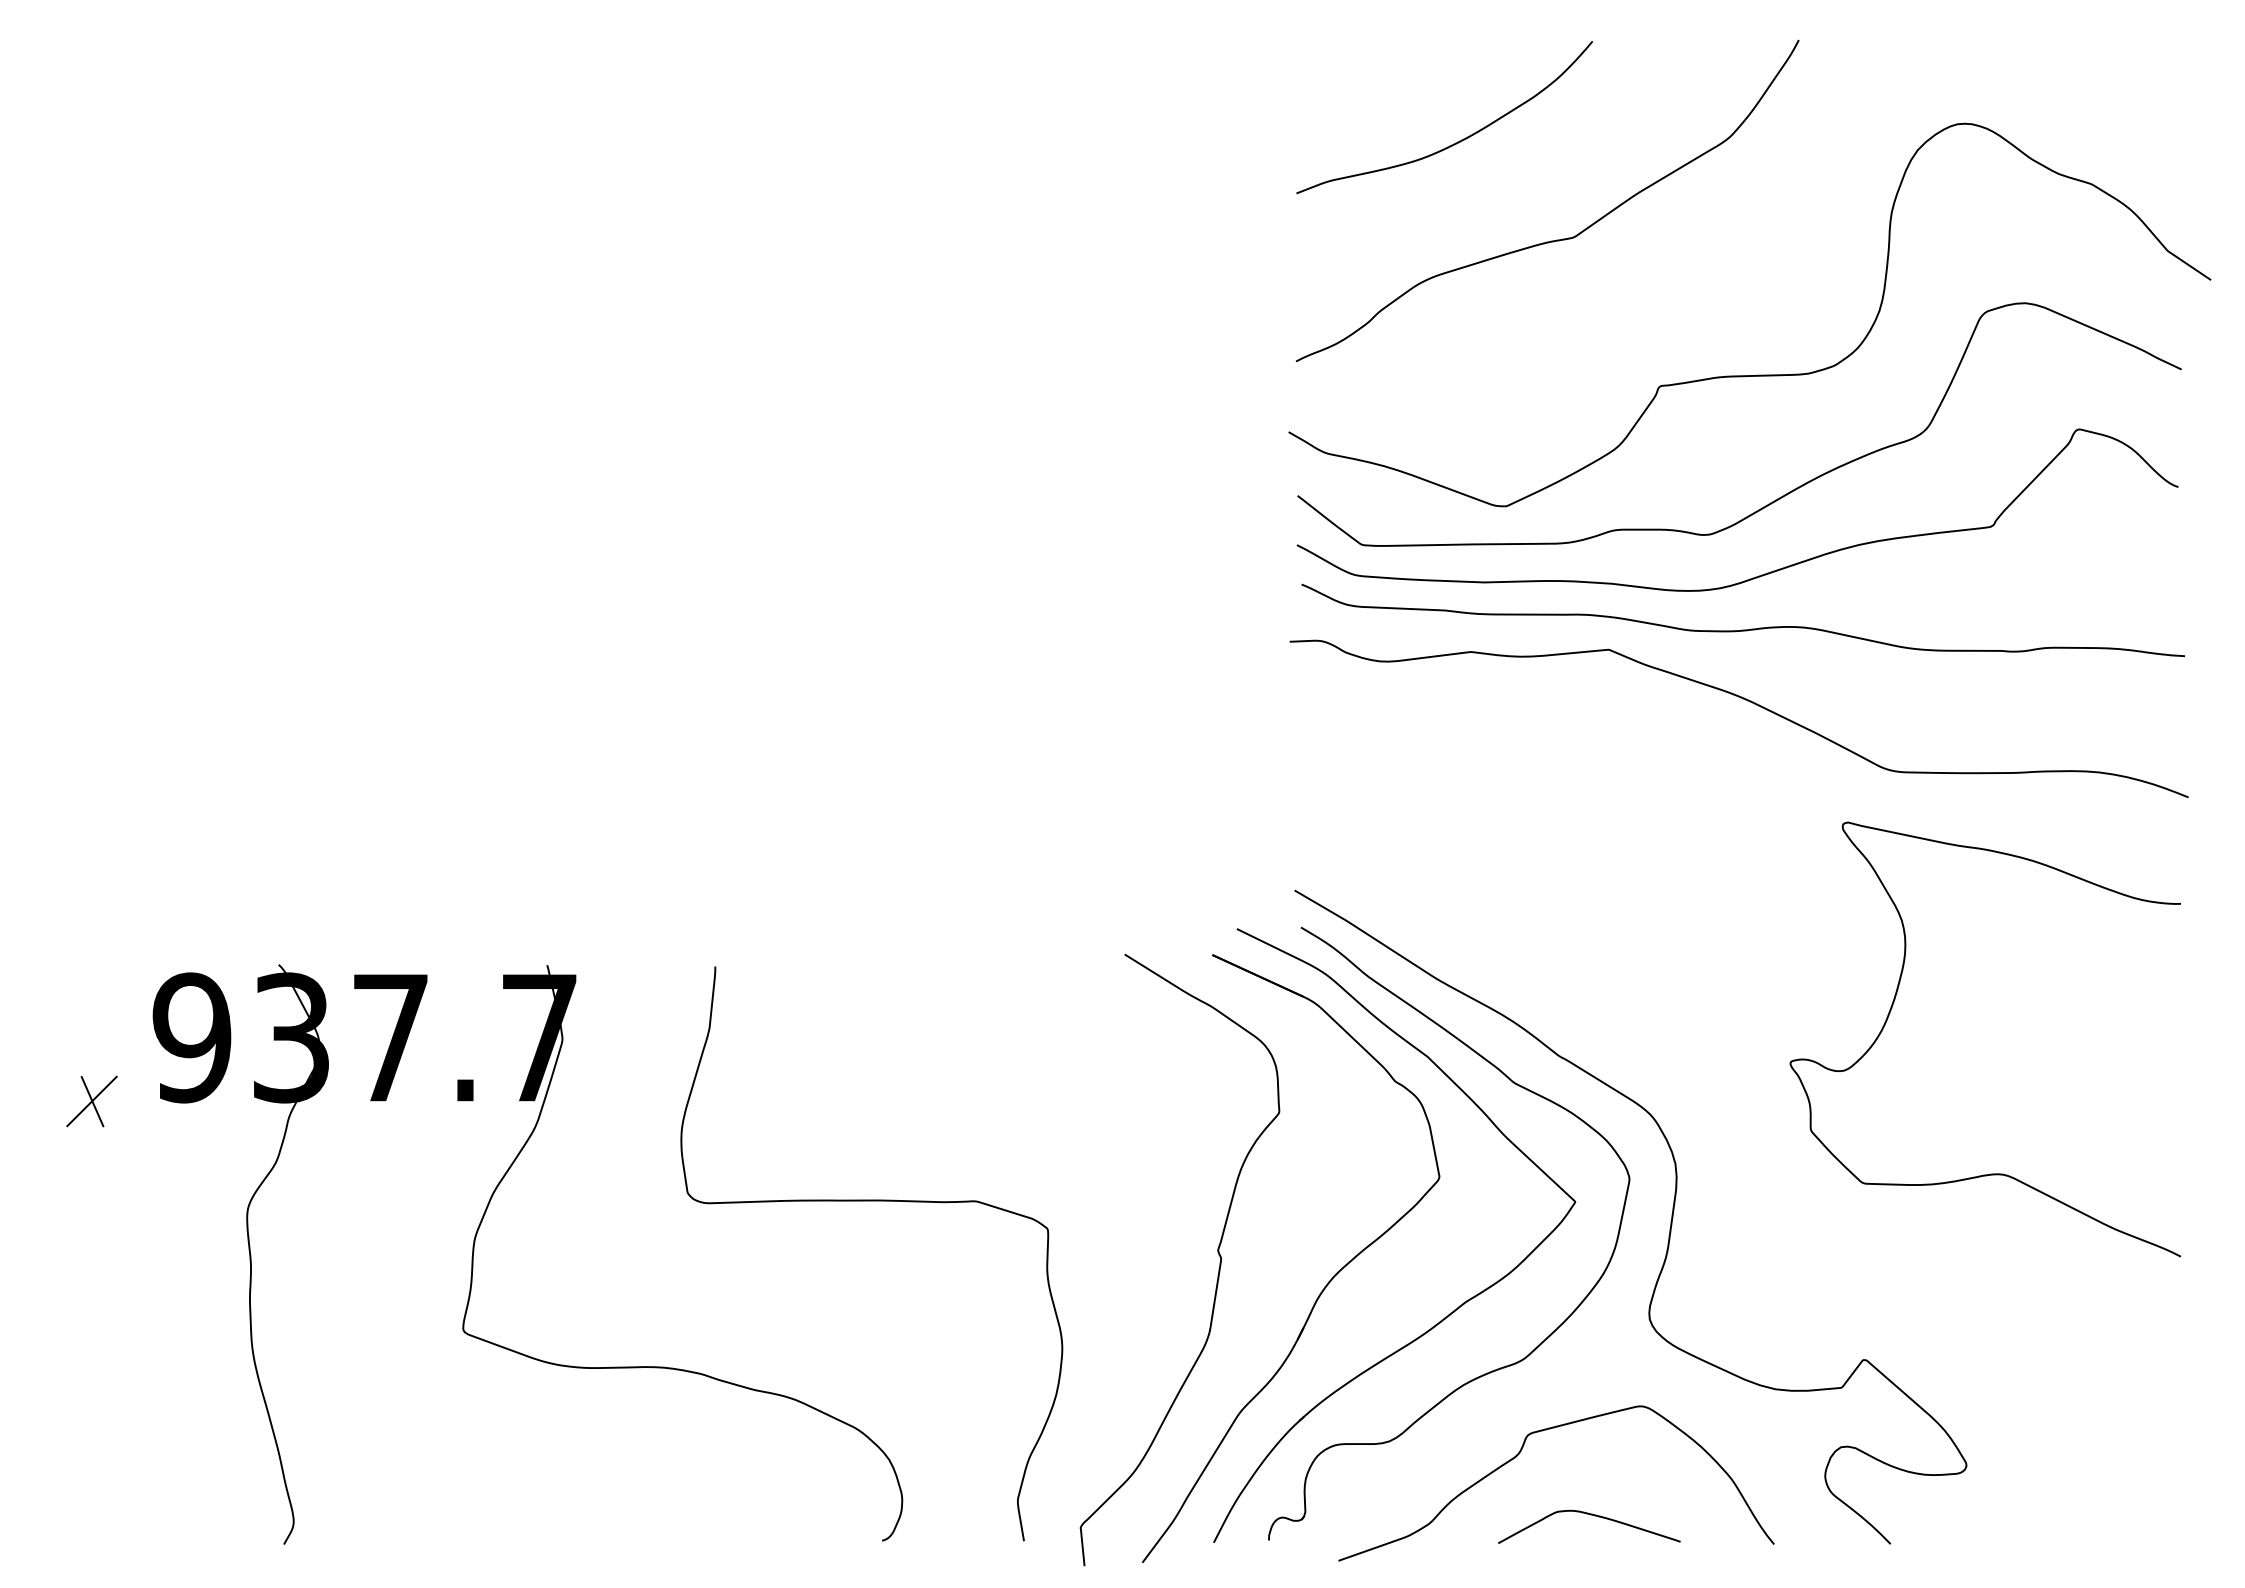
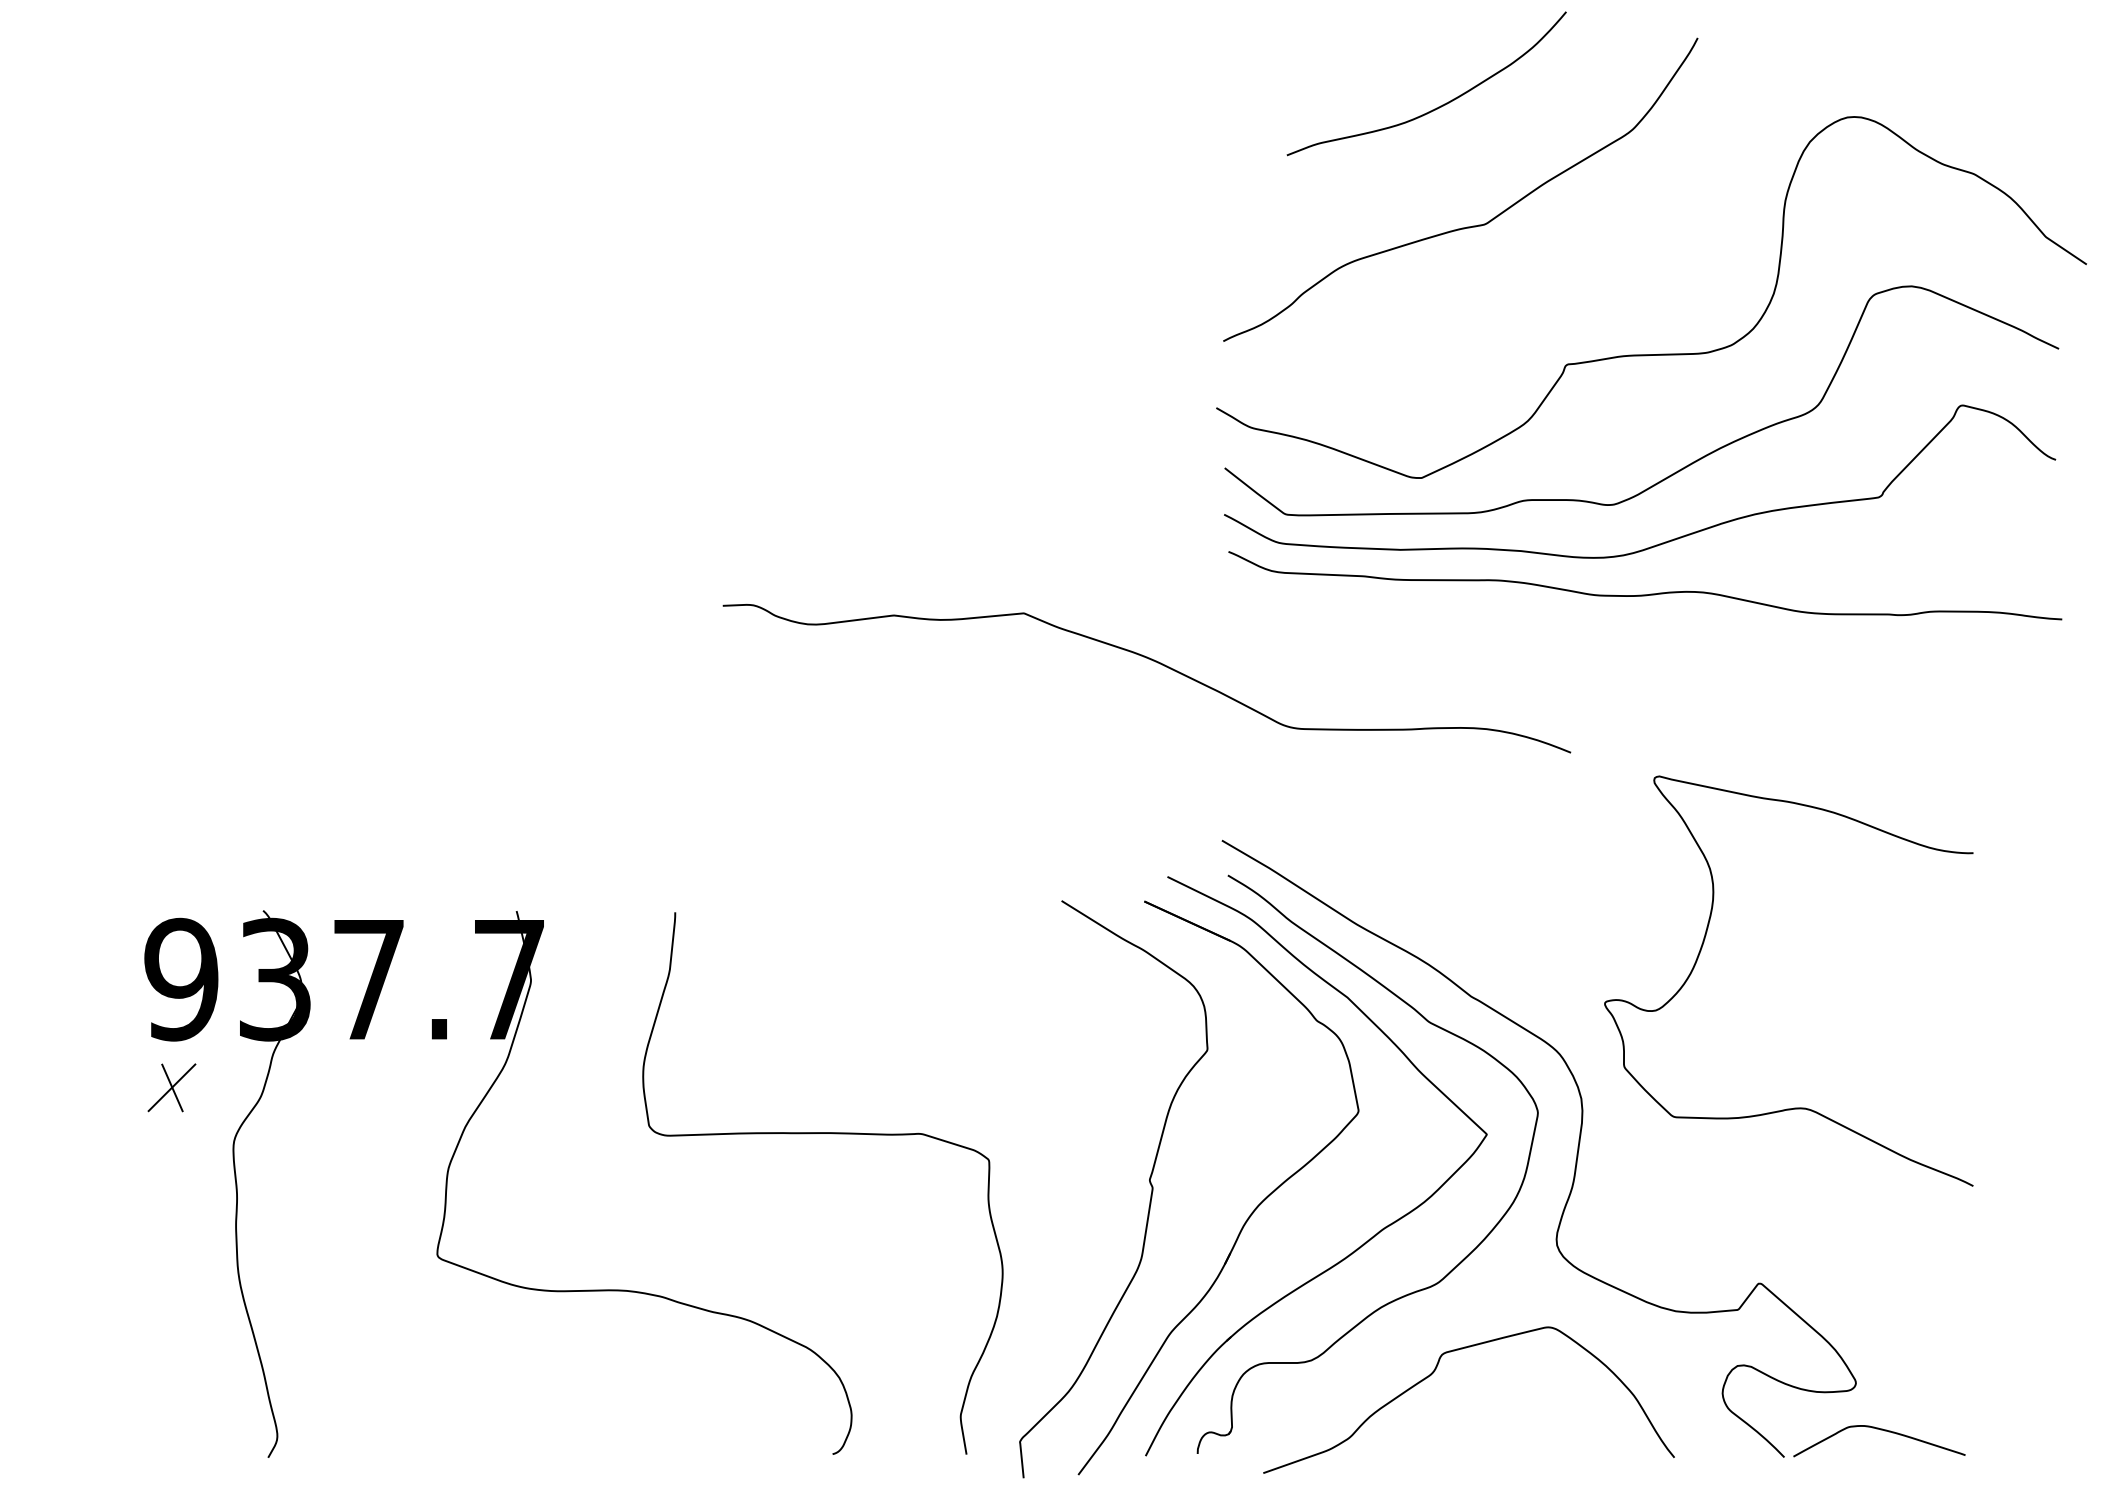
curve: (1457, 141) -> (1438, 106), moved
curve: (1747, 701) -> (1154, 662), moved
curve: (1892, 1008) -> (1701, 951), moved
part: (91, 1101) -> (171, 1087), moved
curve: (1590, 1515) -> (1880, 1430), moved

